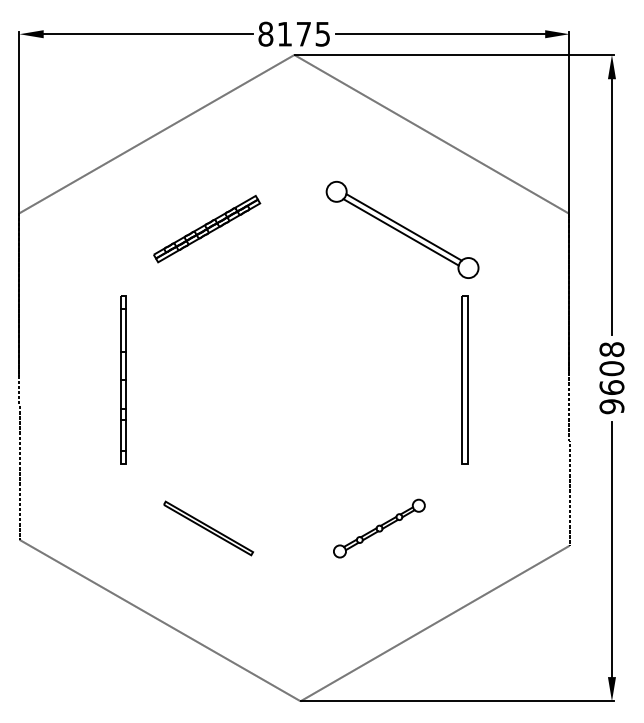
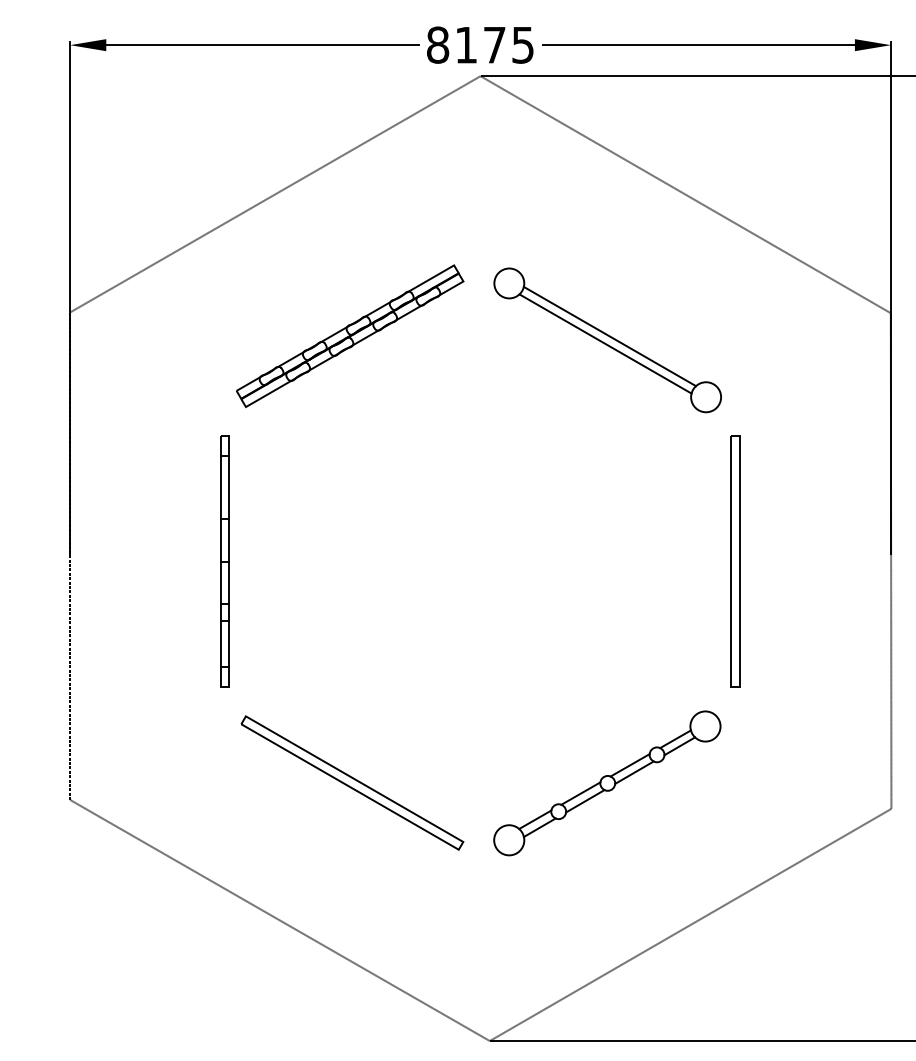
part: (206, 228) -> (349, 335), size x1.43
part: (402, 229) -> (607, 339), moved
part: (208, 528) -> (352, 783), size x1.67
part: (379, 528) -> (607, 783), size x1.67

